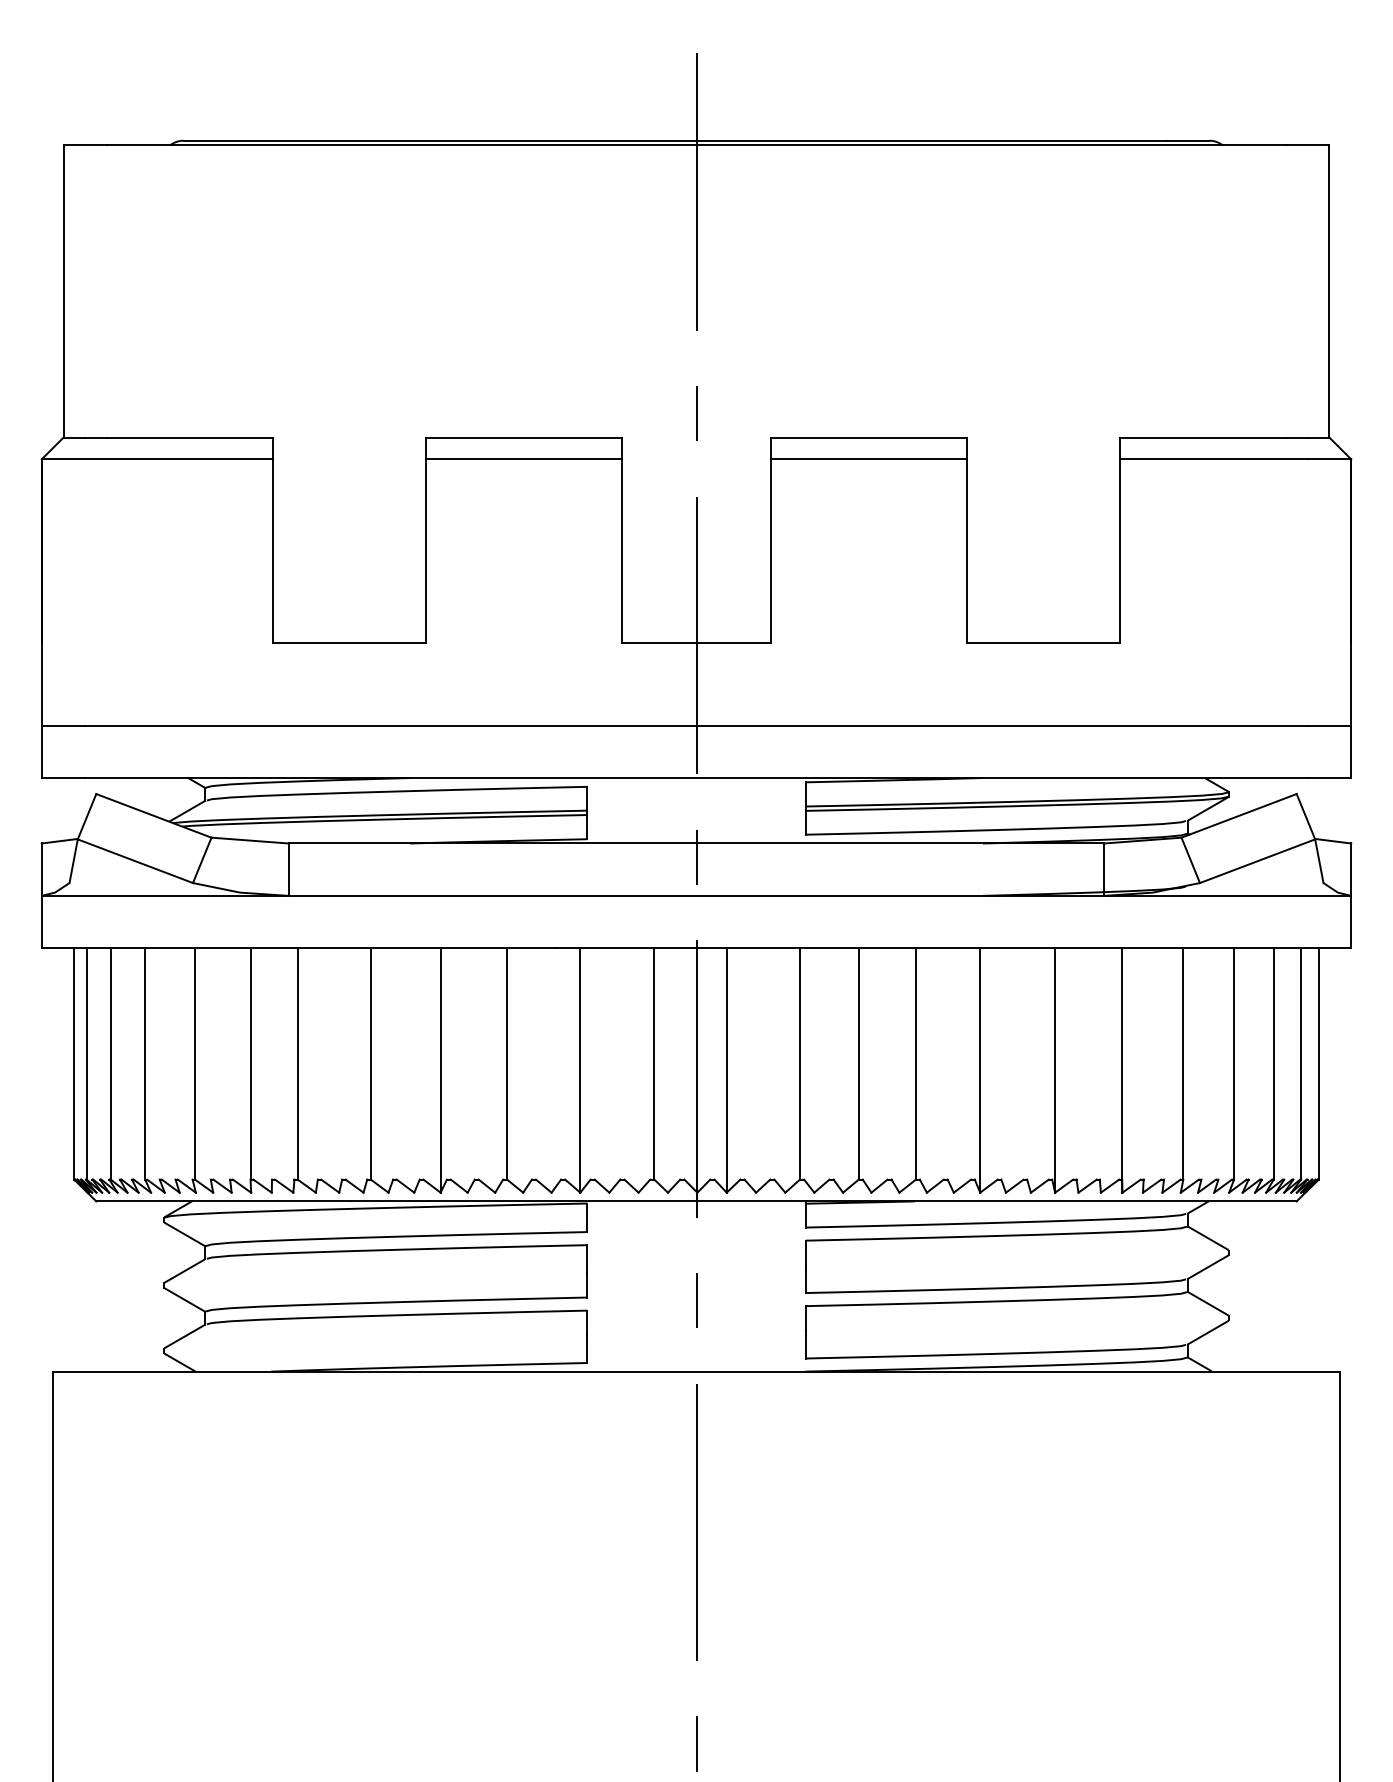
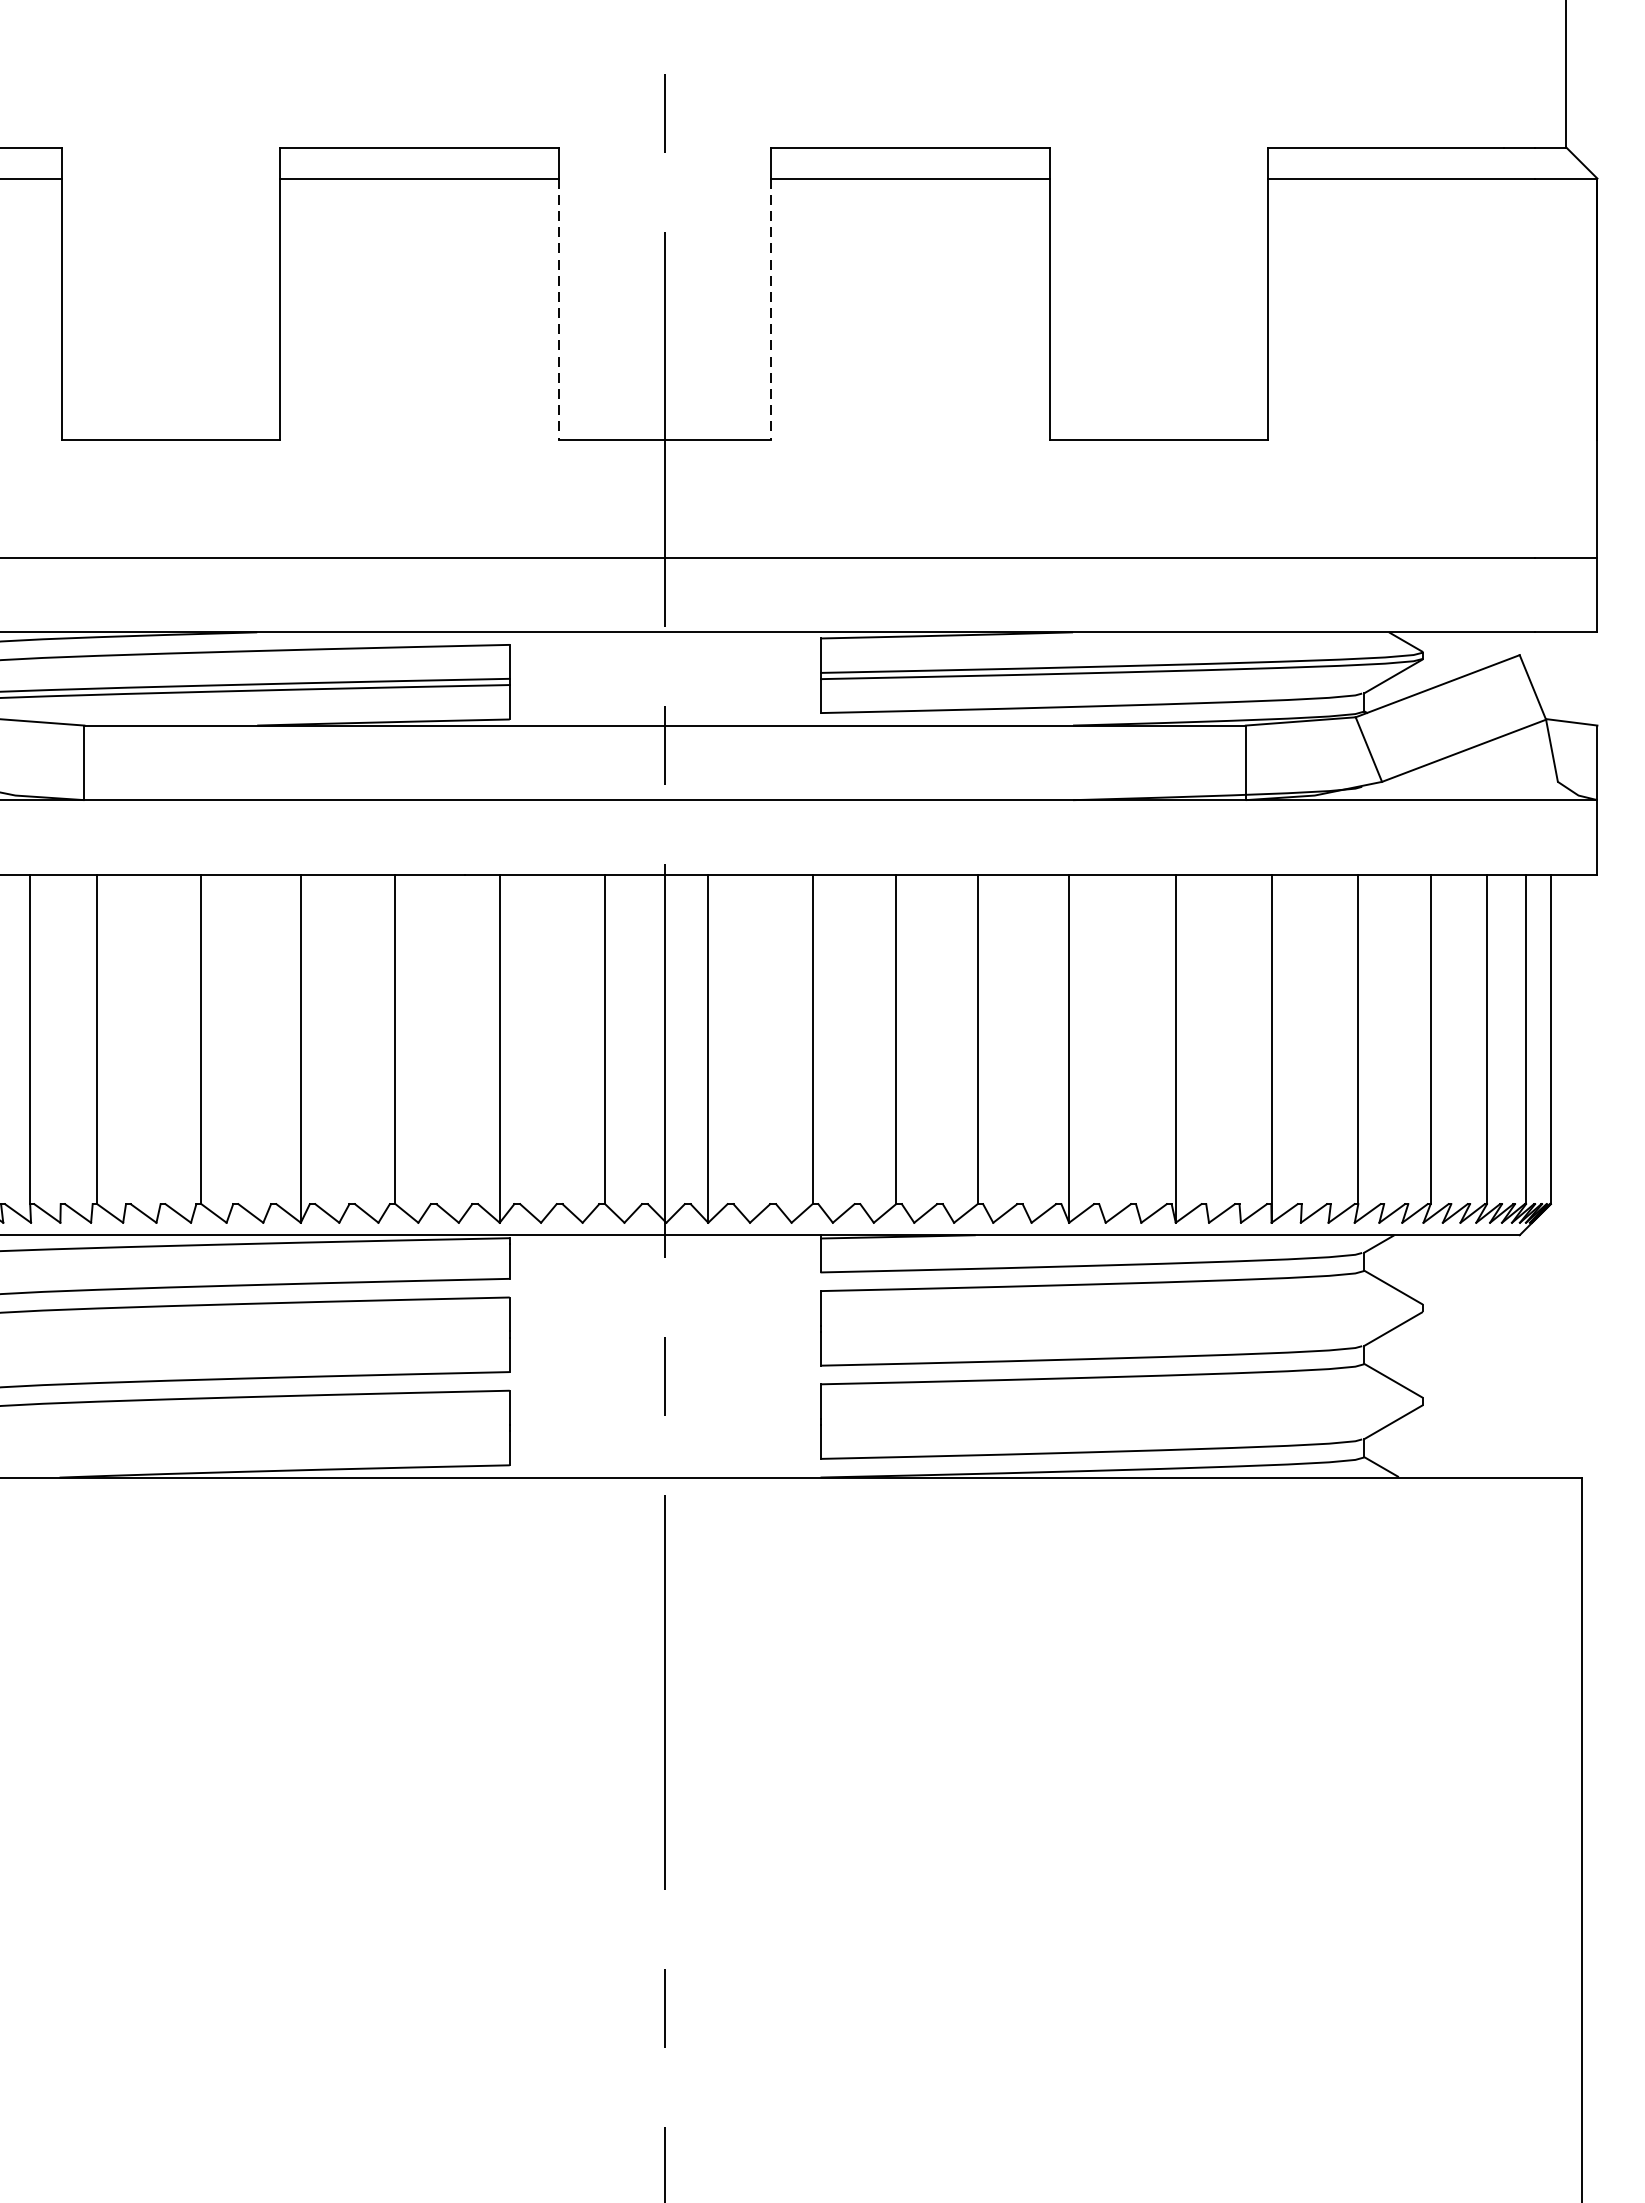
line: (622, 551) -> (559, 309), solid -> dashed
line: (770, 551) -> (770, 309), solid -> dashed

